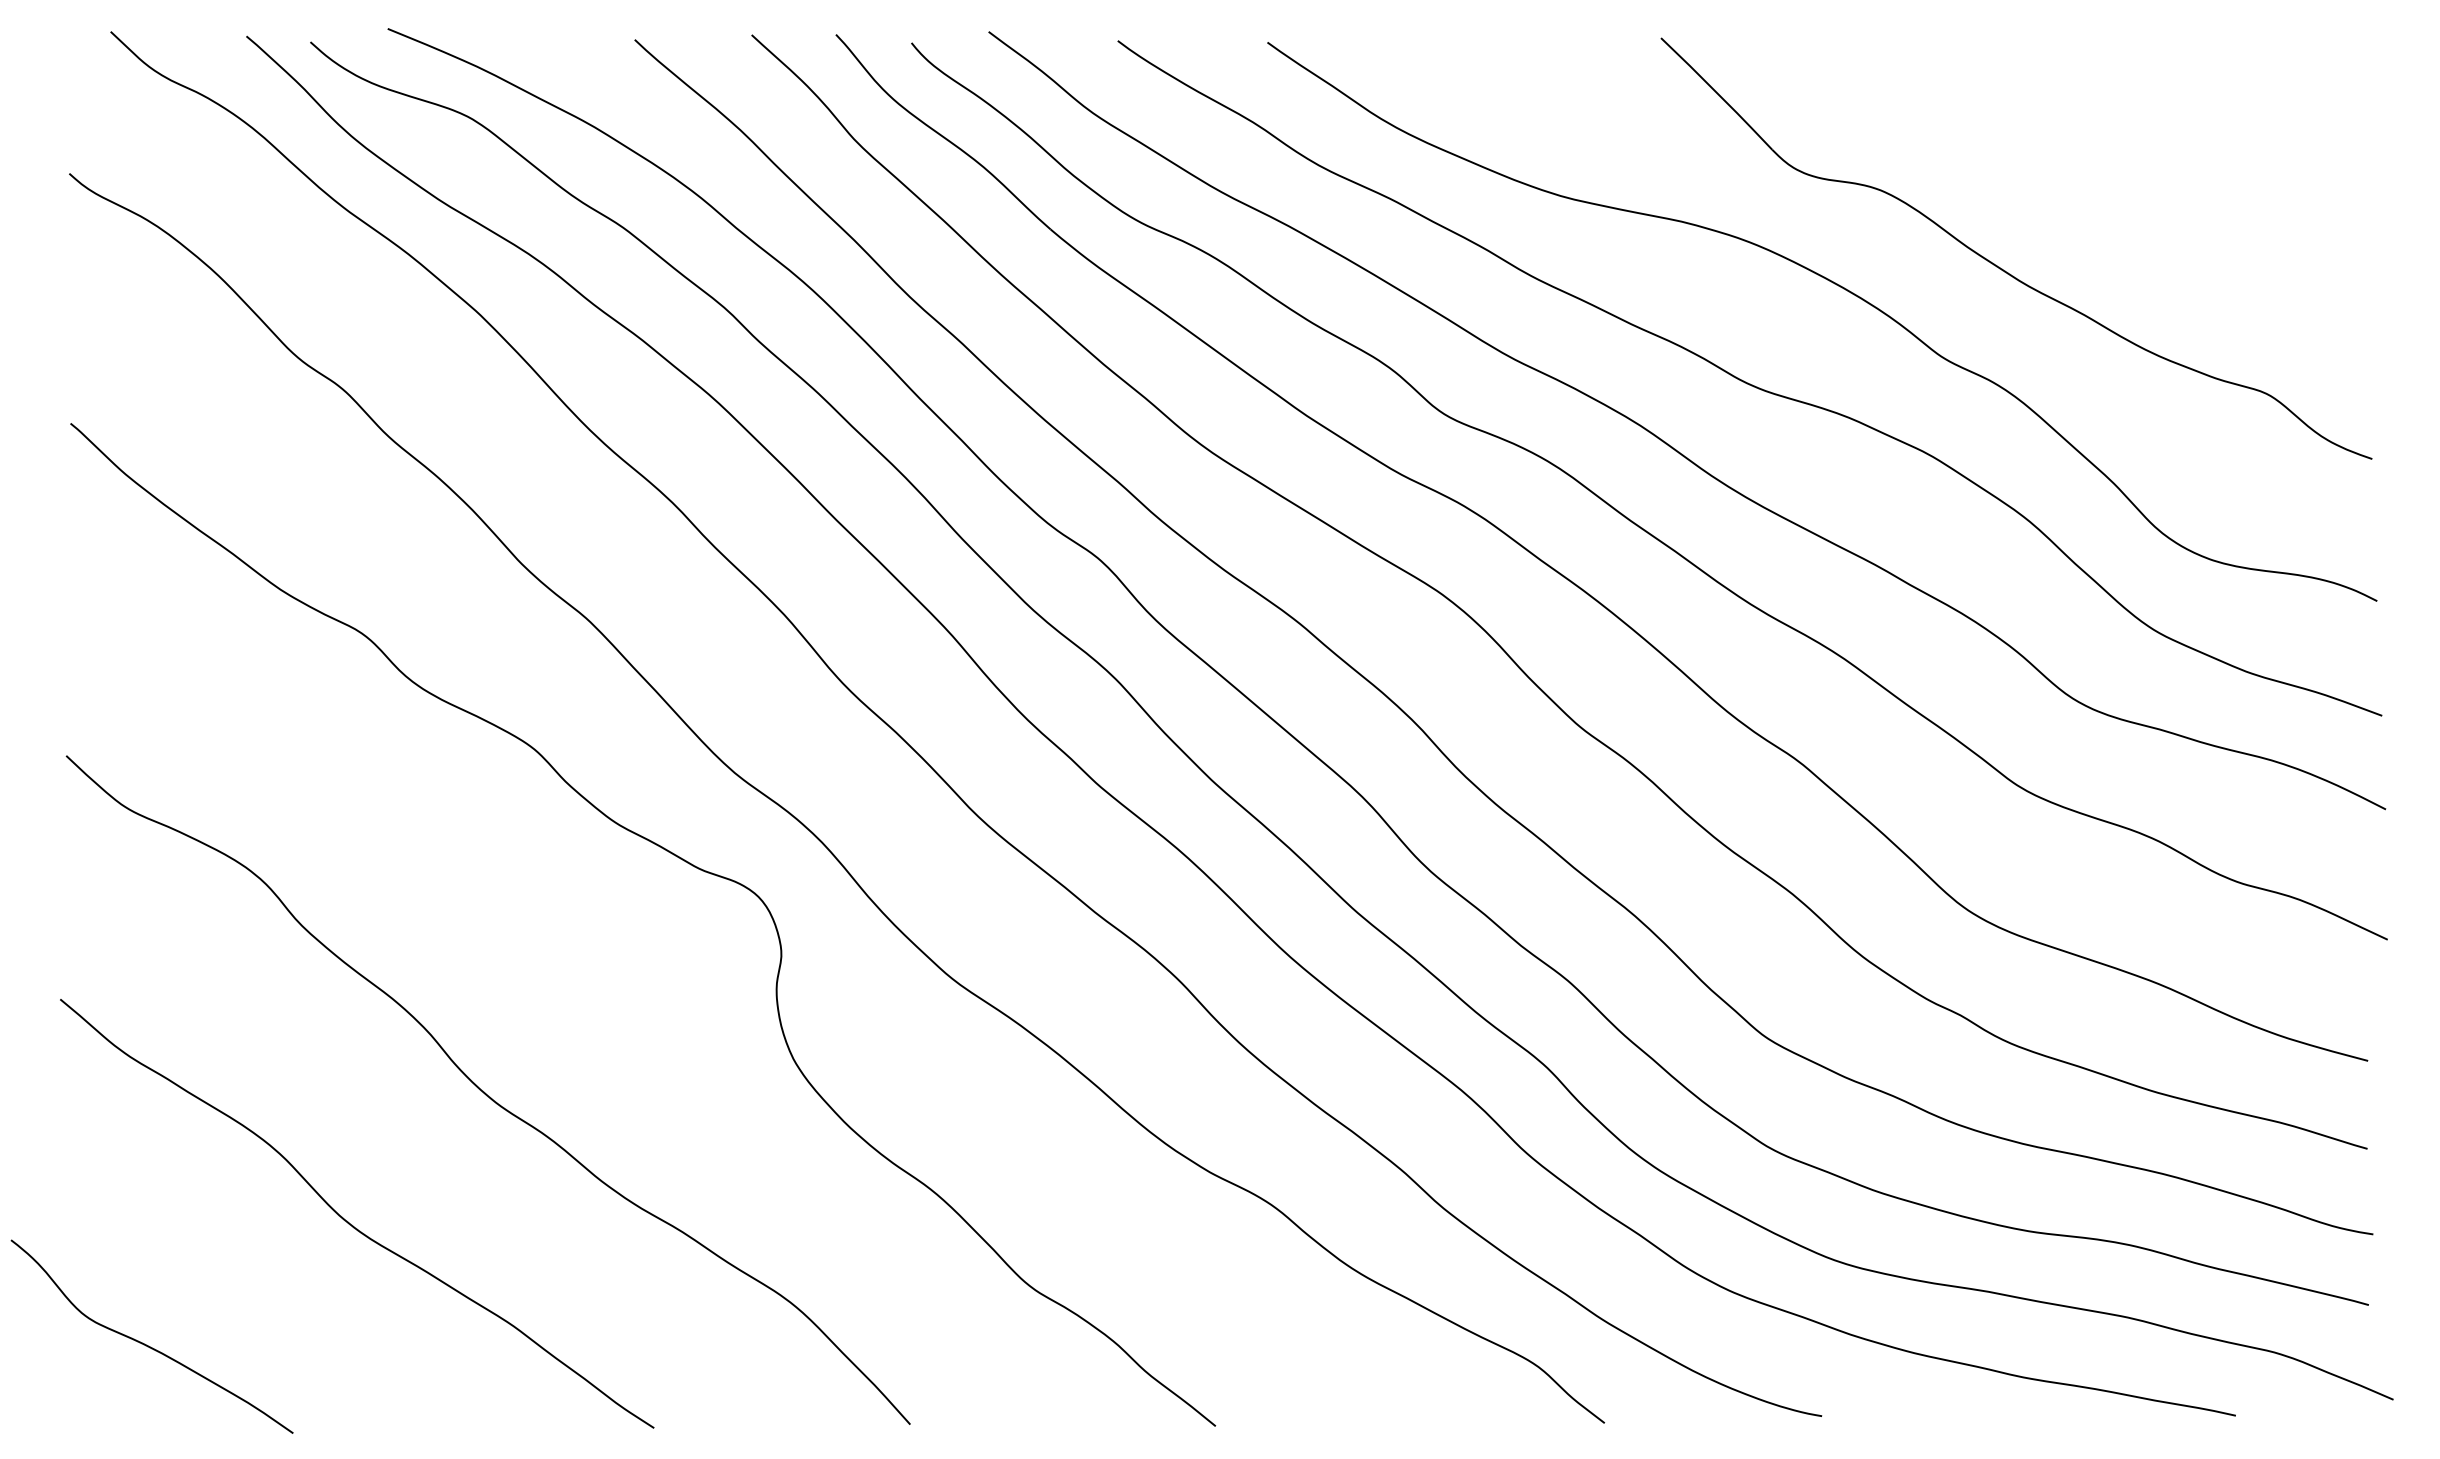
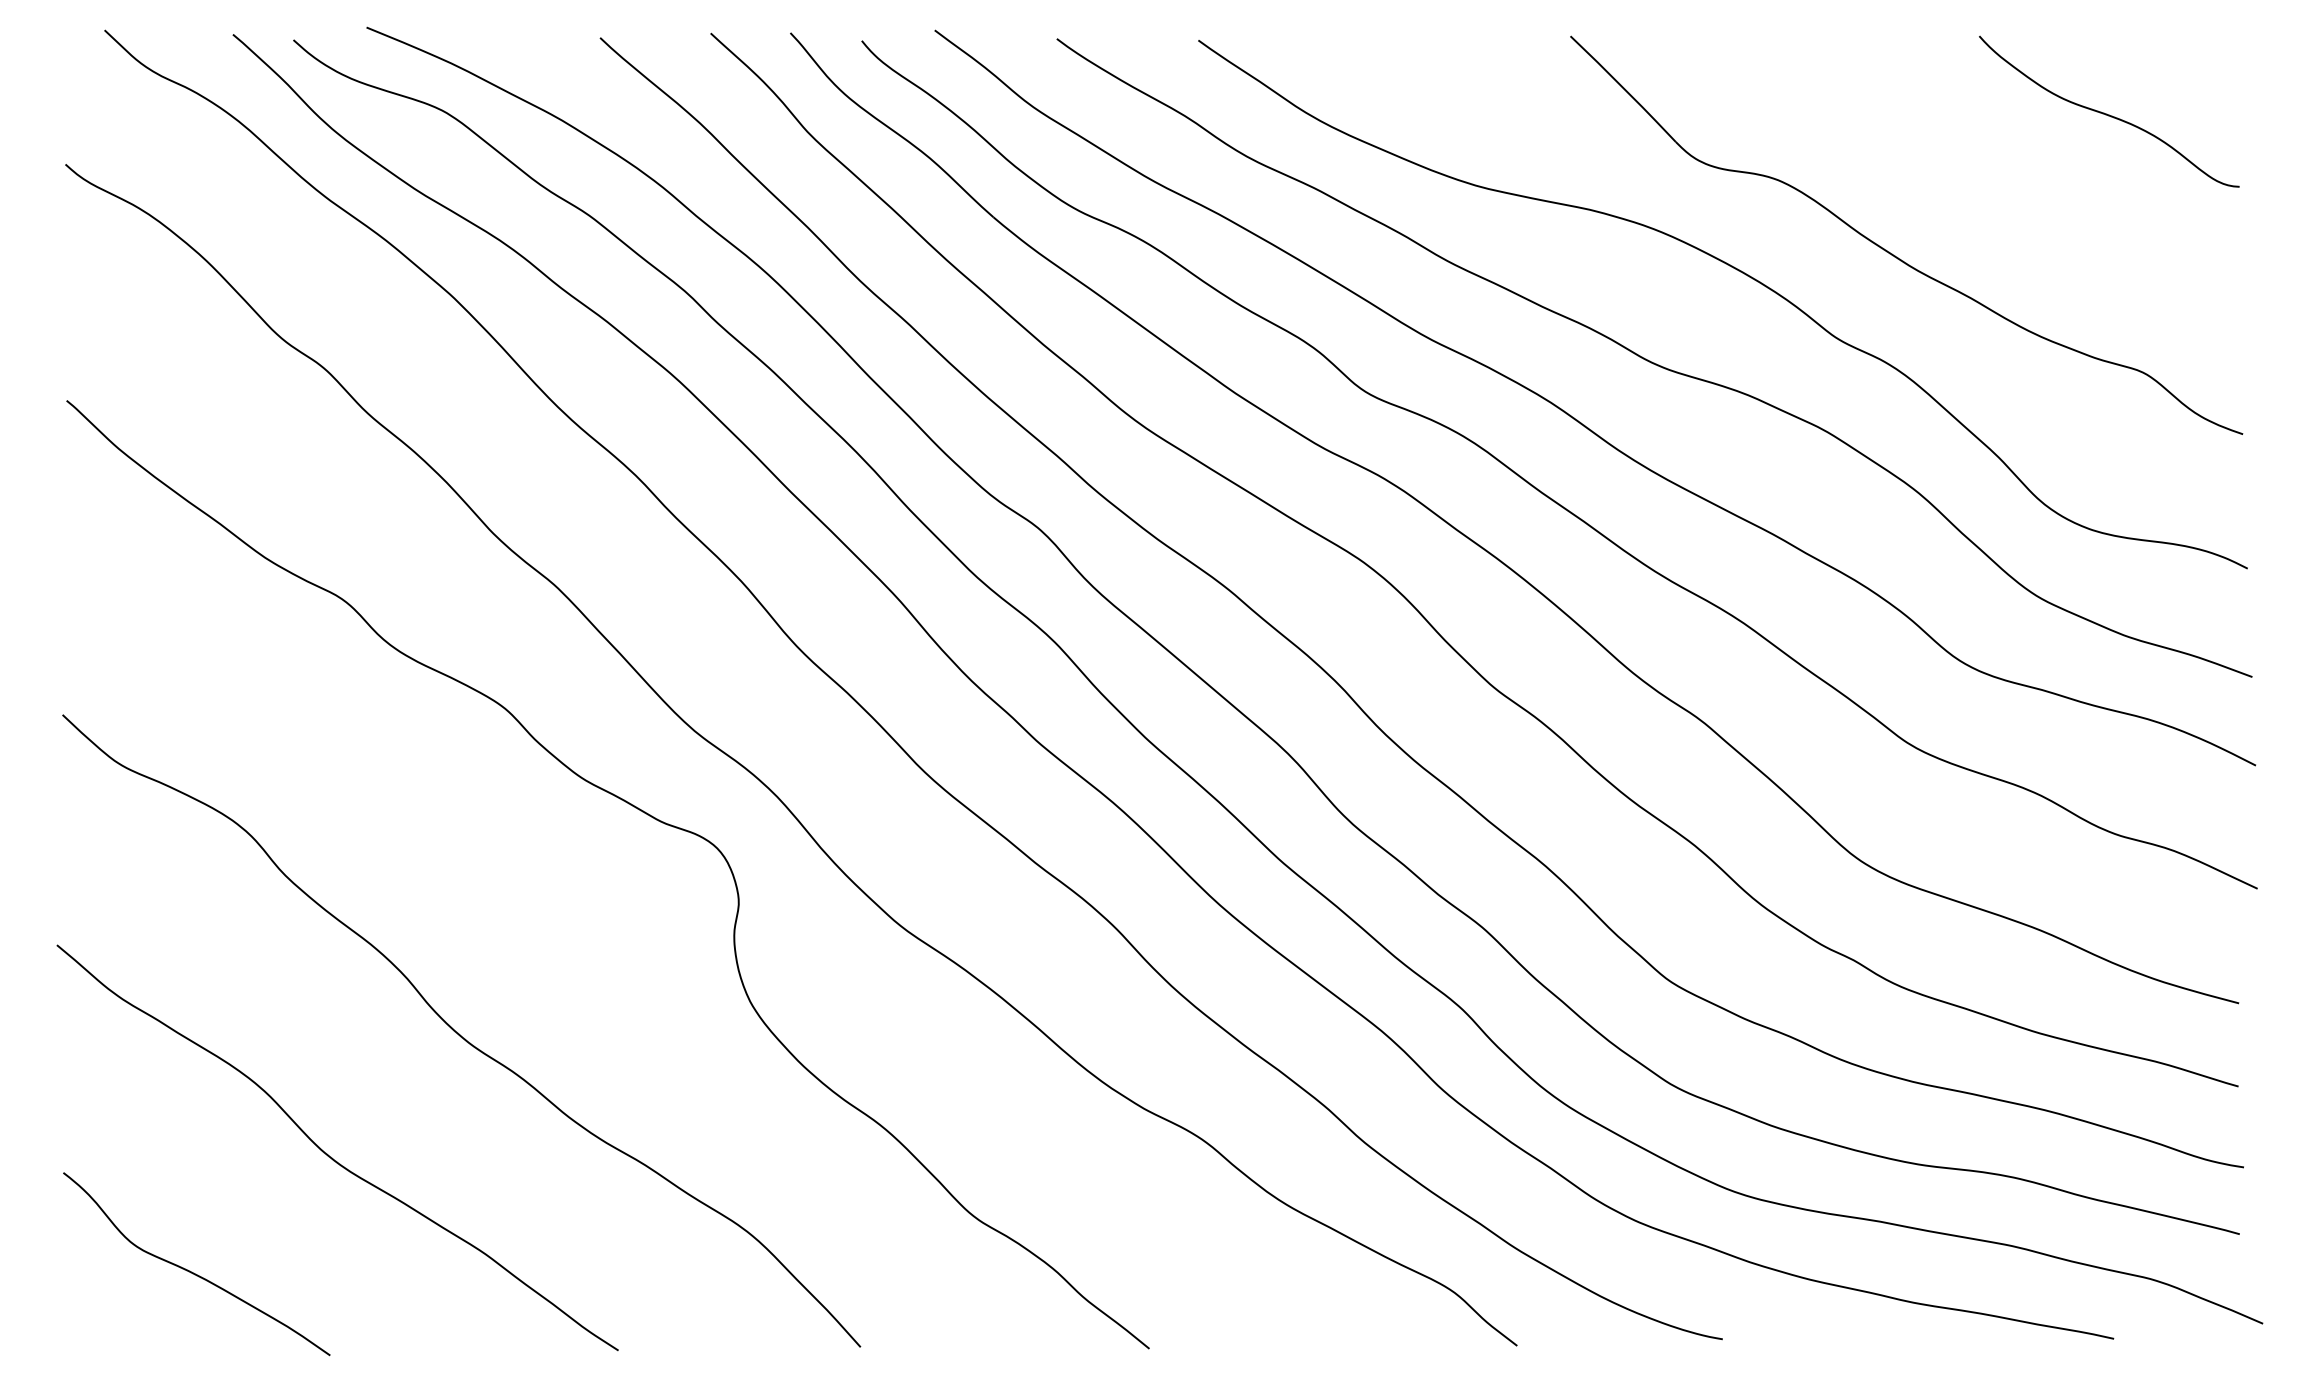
curve: (2231, 120) -> (2109, 114), added
curve: (148, 1345) -> (193, 1272), moved

